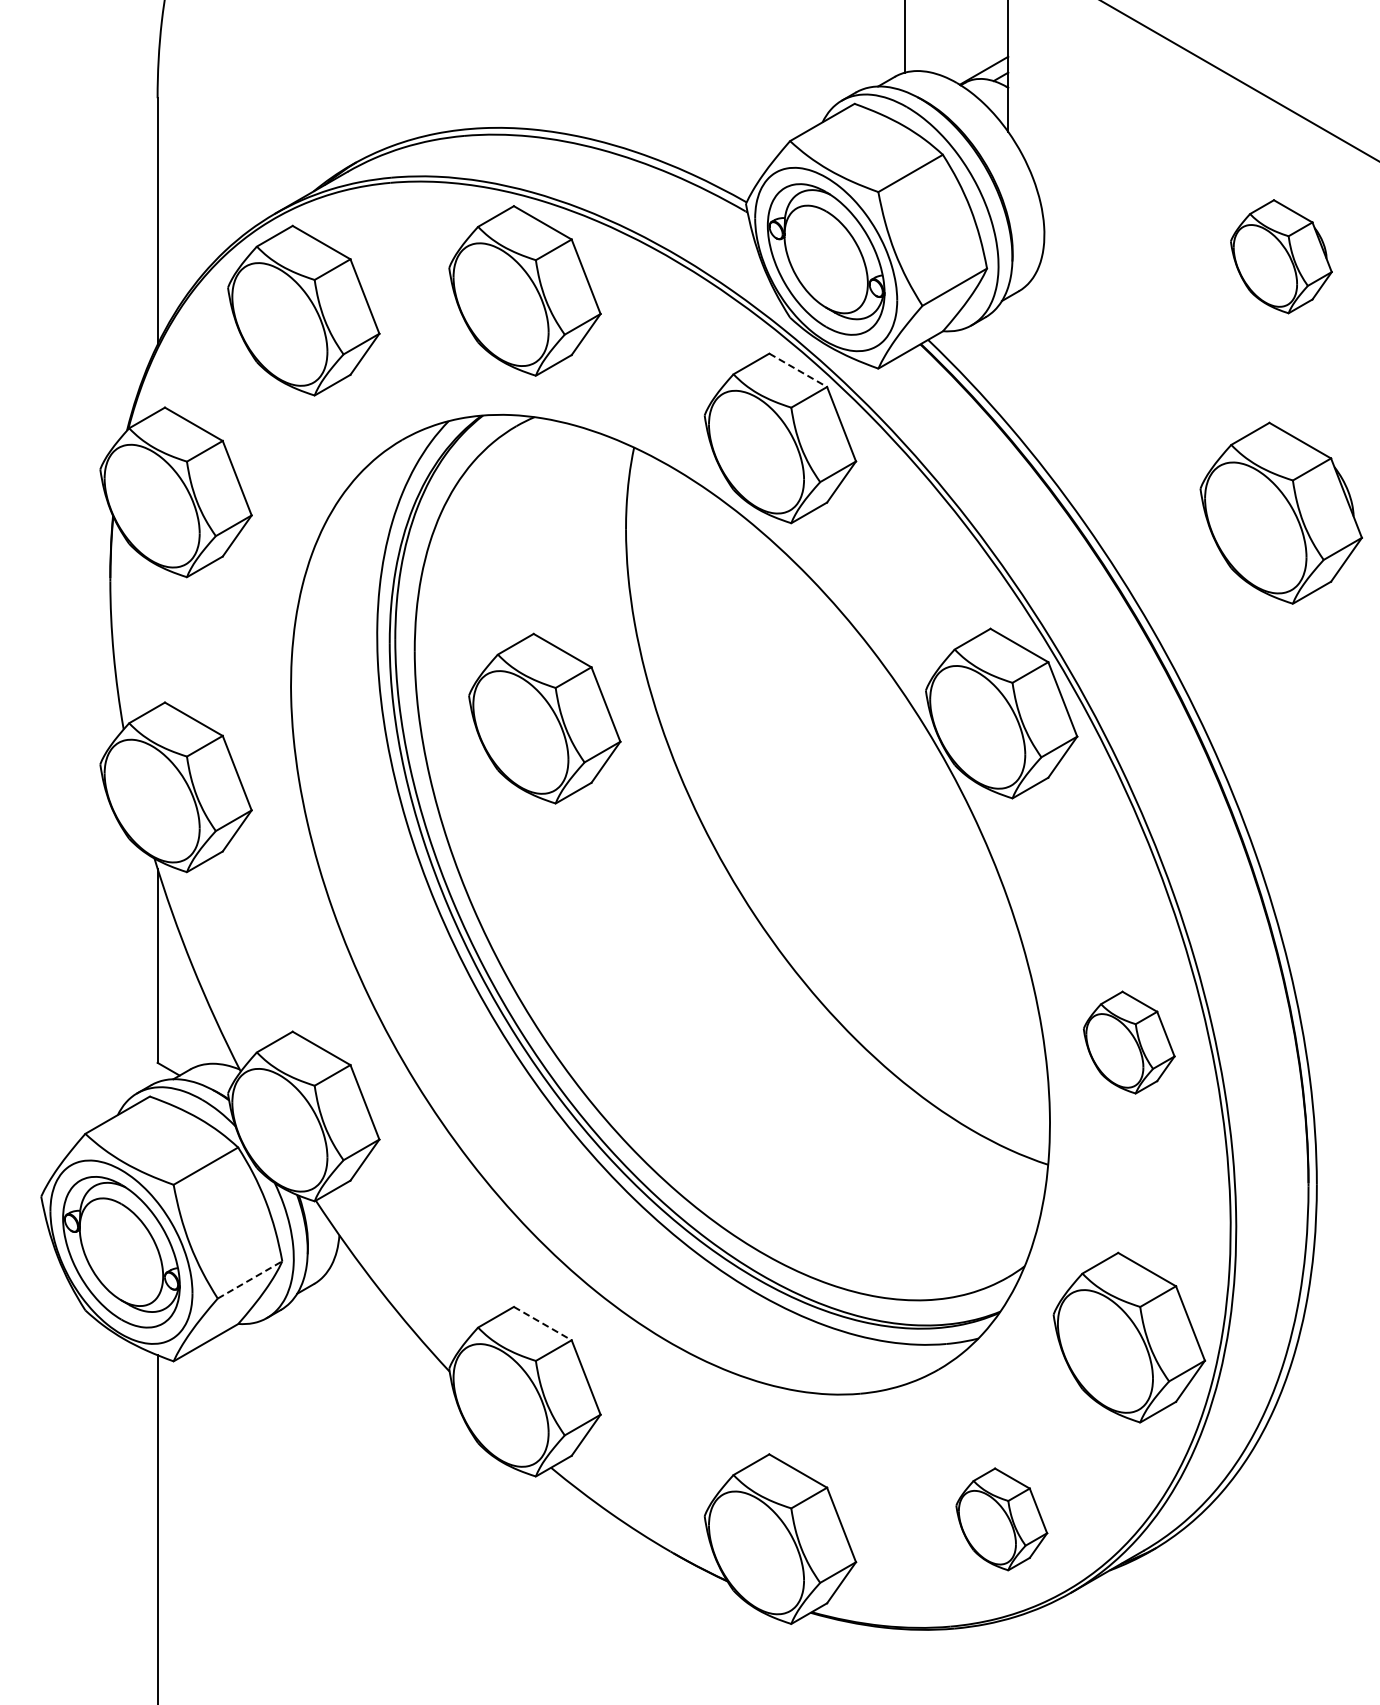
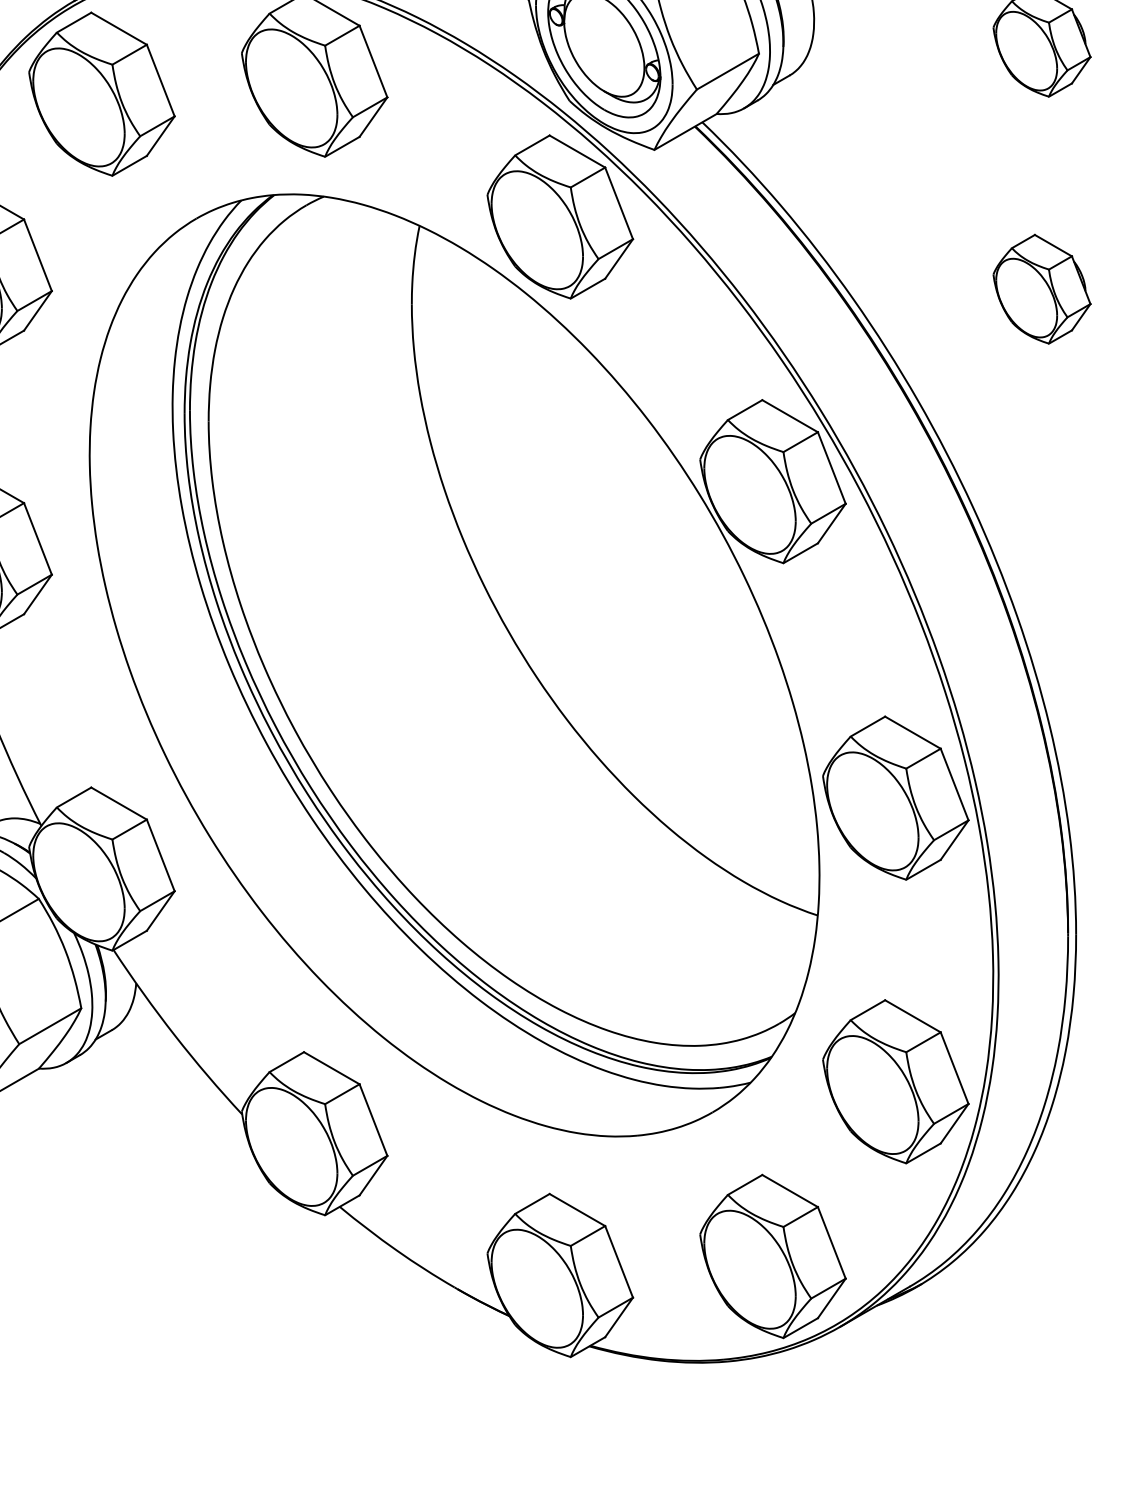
line: (798, 370) -> (577, 151), dashed -> solid
part: (1281, 513) -> (1042, 289), size x0.62
part: (544, 718) -> (333, 486), removed
part: (1128, 1042) -> (895, 797), size x1.67
line: (250, 1279) -> (50, 1025), dashed -> solid
line: (543, 1323) -> (332, 1068), dashed -> solid
part: (1001, 1519) -> (772, 1256), size x1.67

